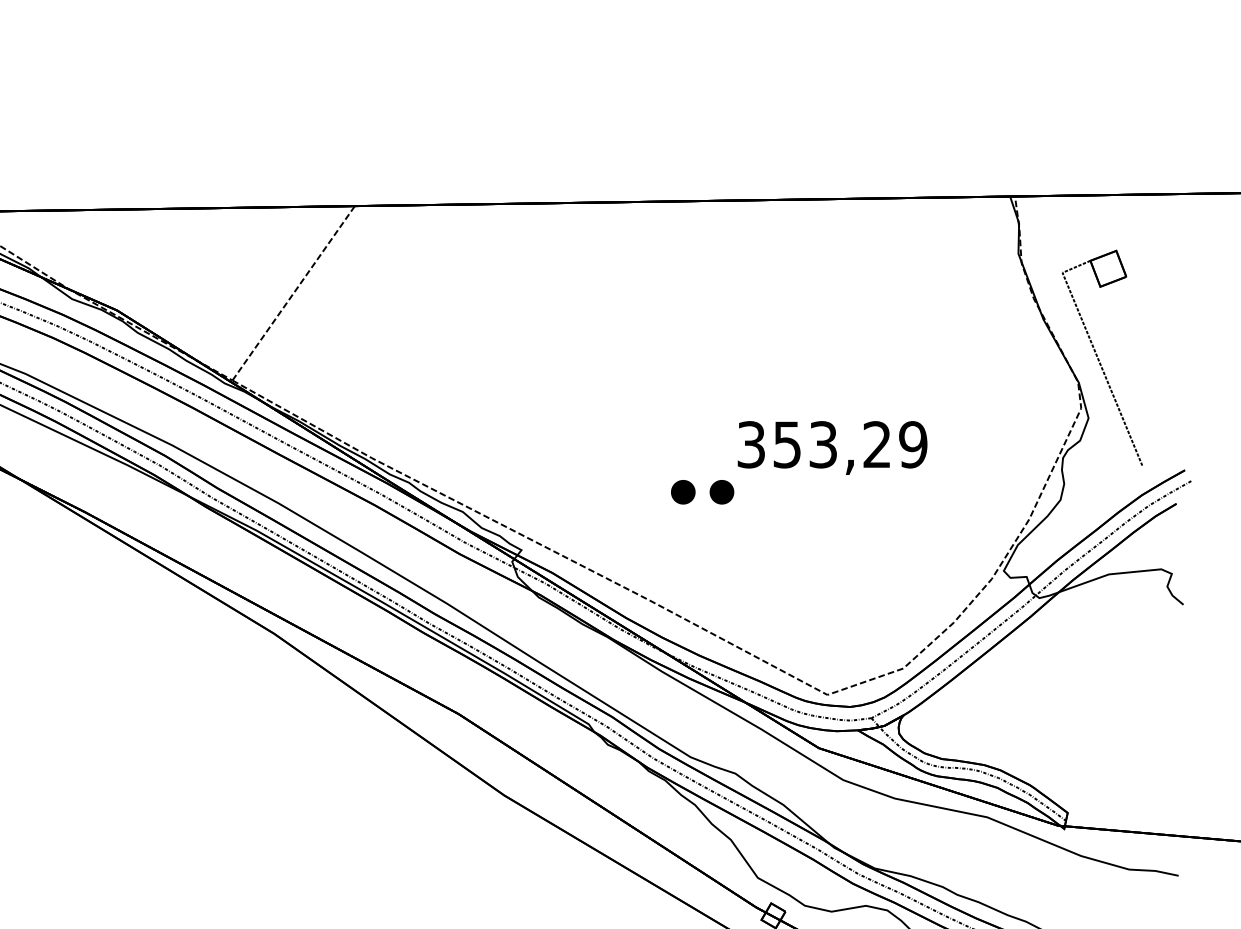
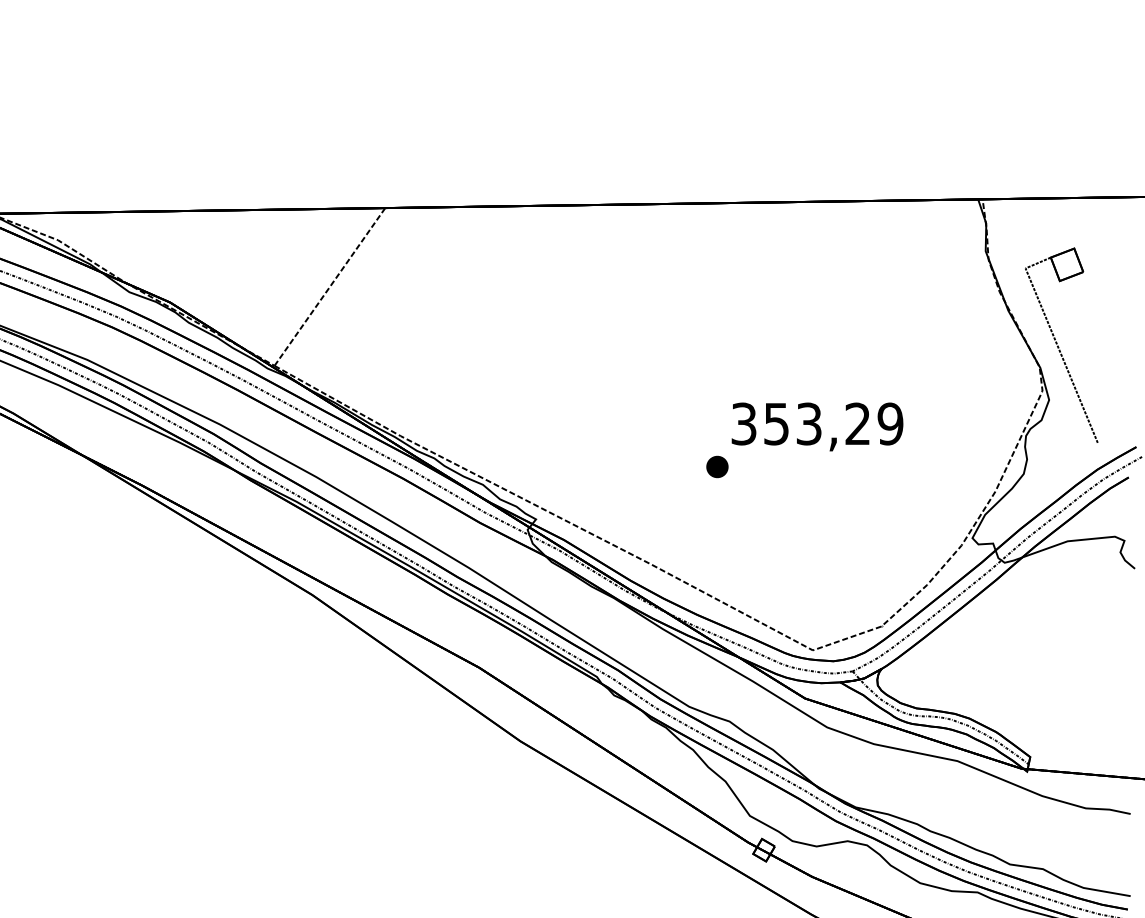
part: (683, 491) -> (682, 466), removed

